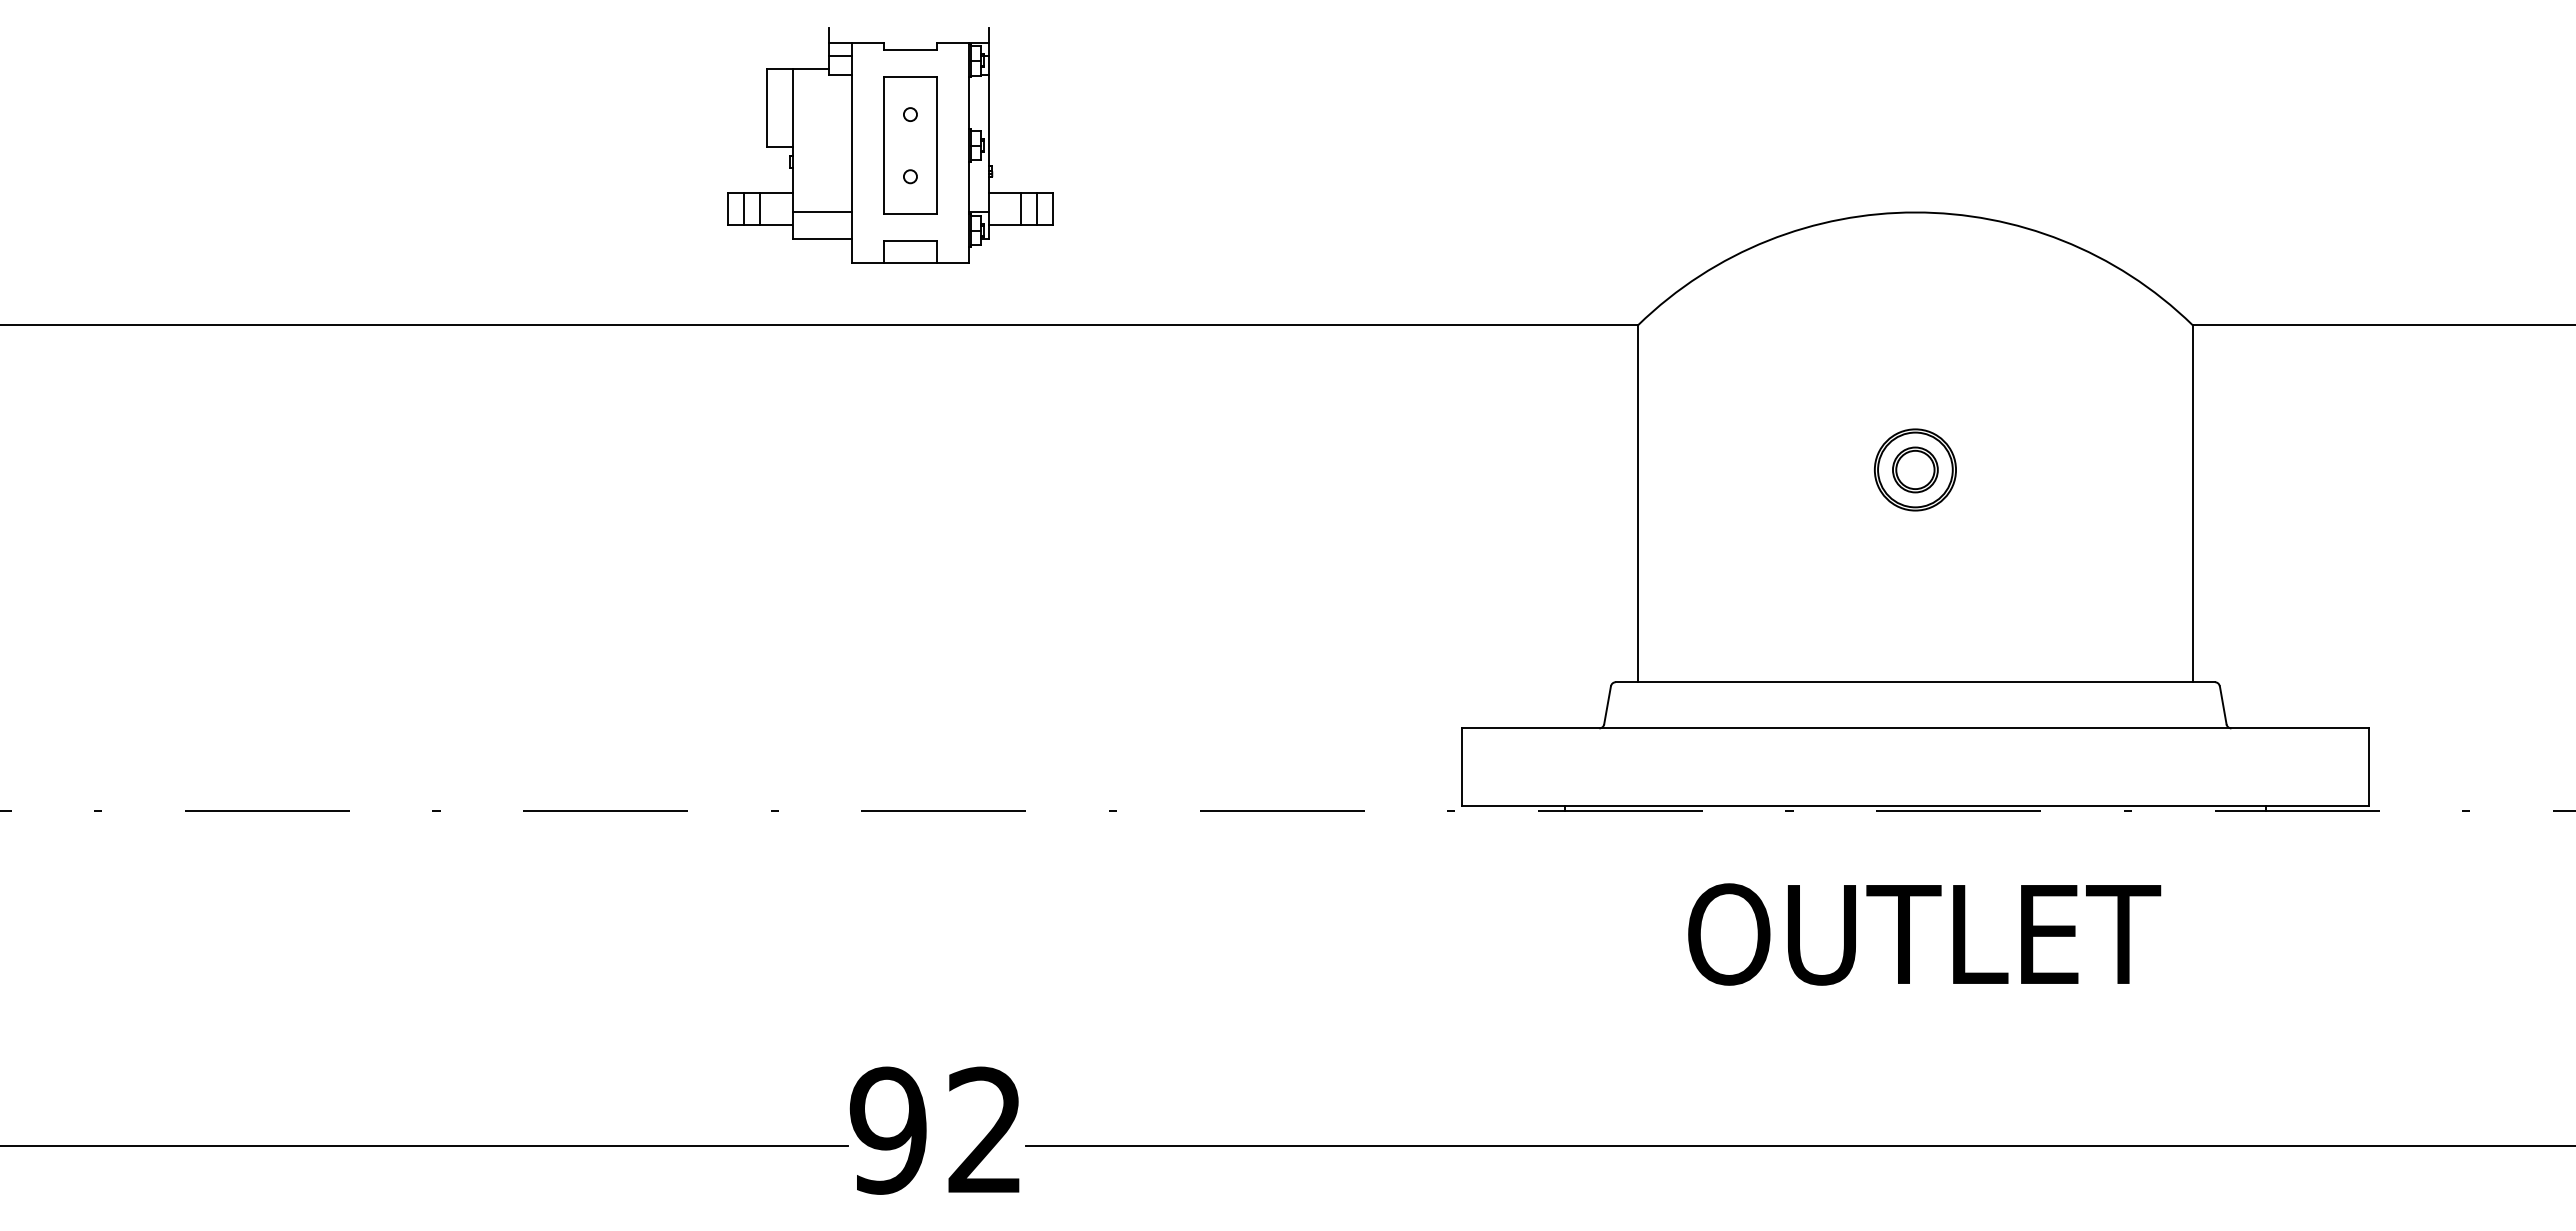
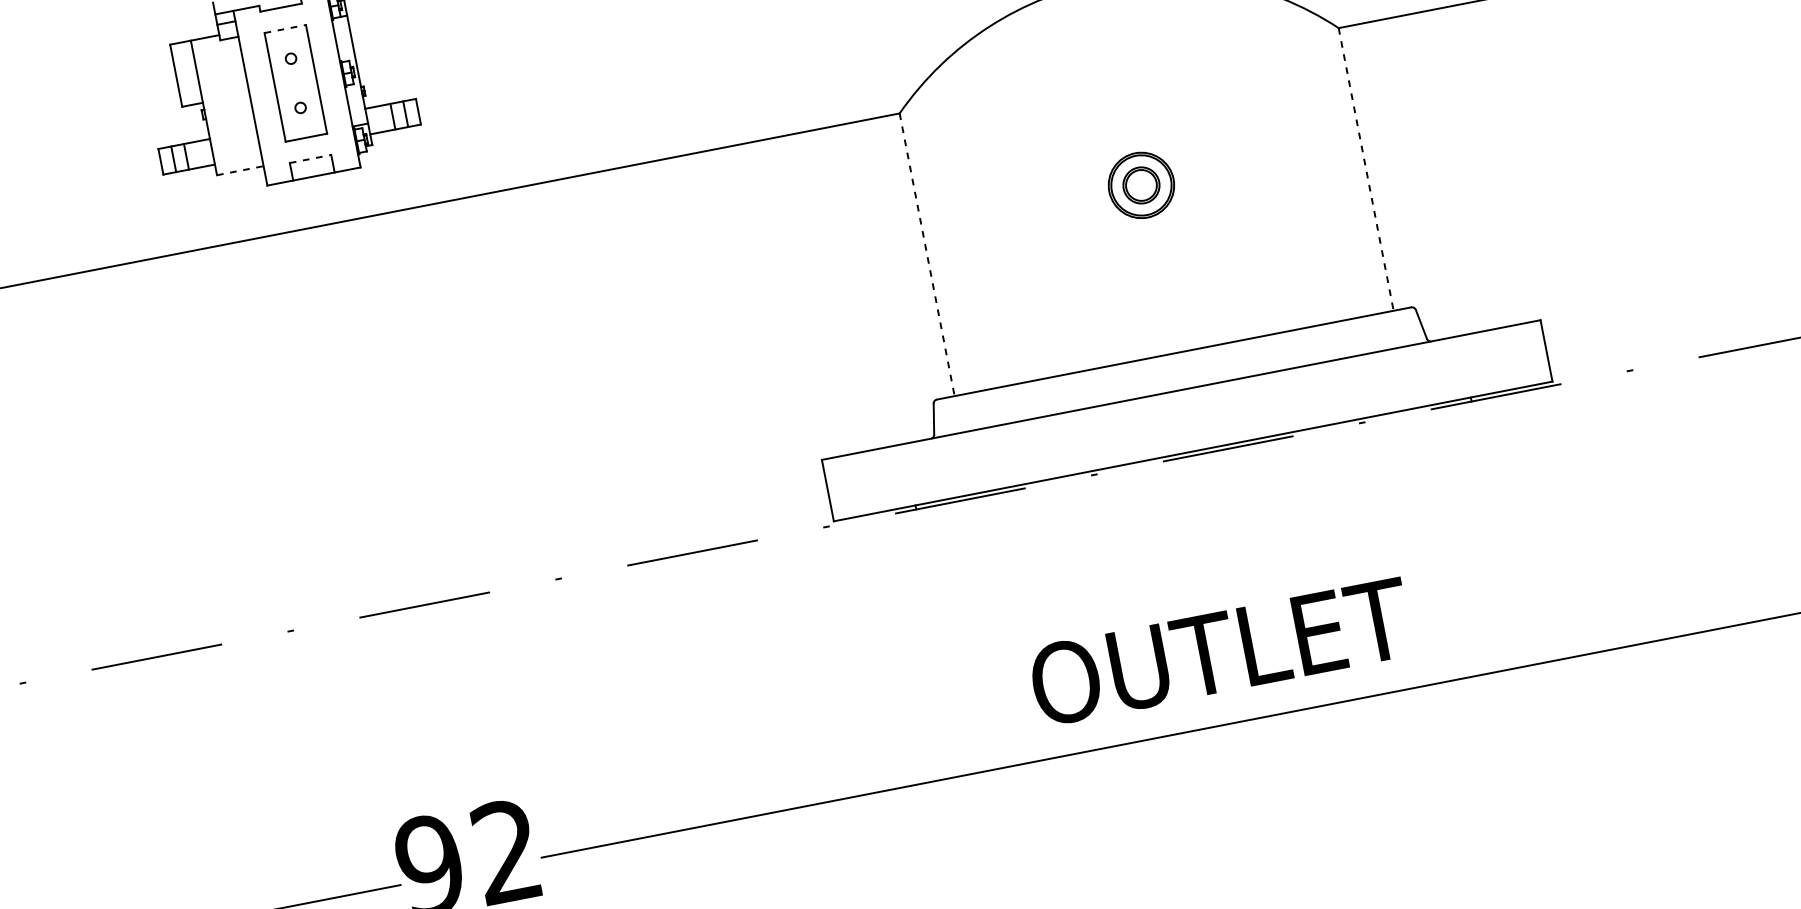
line: (910, 77) -> (285, 29), solid -> dashed
line: (821, 211) -> (235, 149), removed
line: (822, 238) -> (240, 170), solid -> dashed
line: (910, 241) -> (310, 159), solid -> dashed
line: (1638, 503) -> (927, 254), solid -> dashed
line: (2192, 503) -> (1366, 169), solid -> dashed
text: (1924, 934) -> (1220, 651), moved

